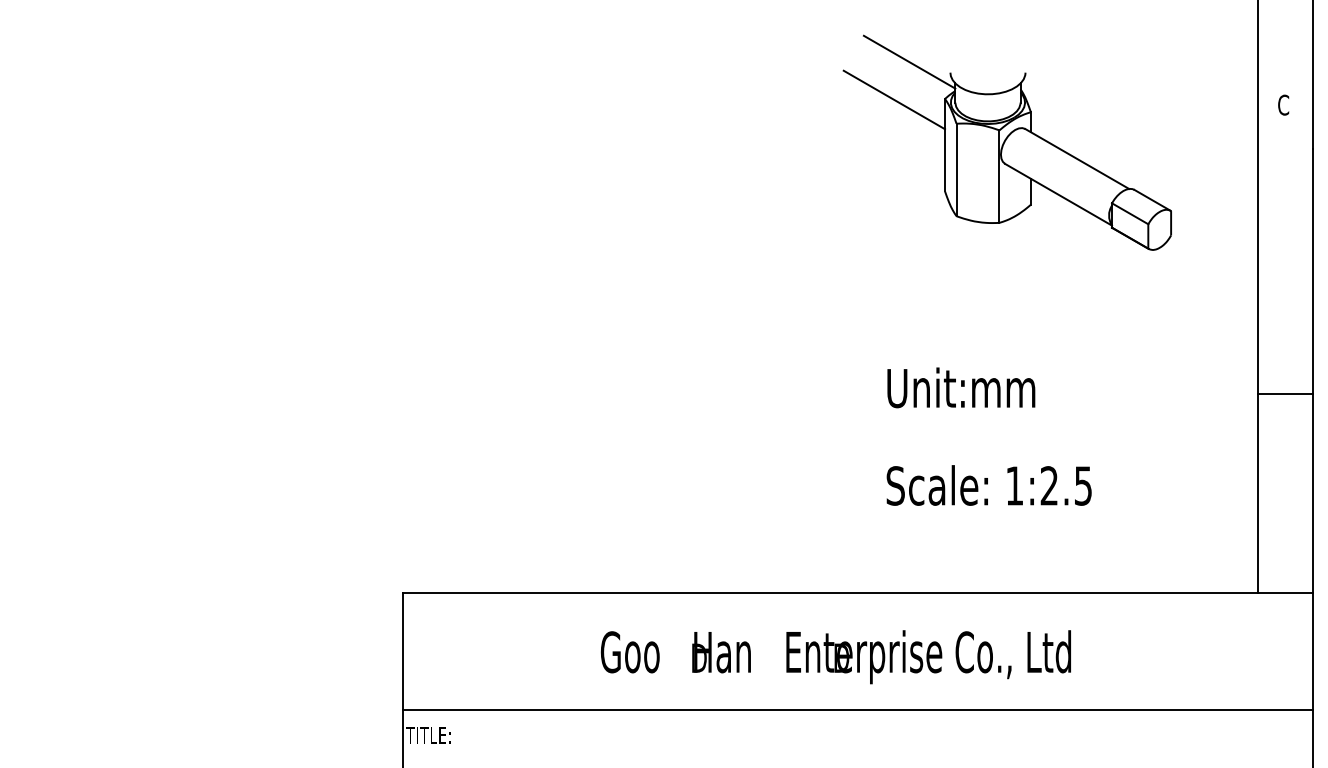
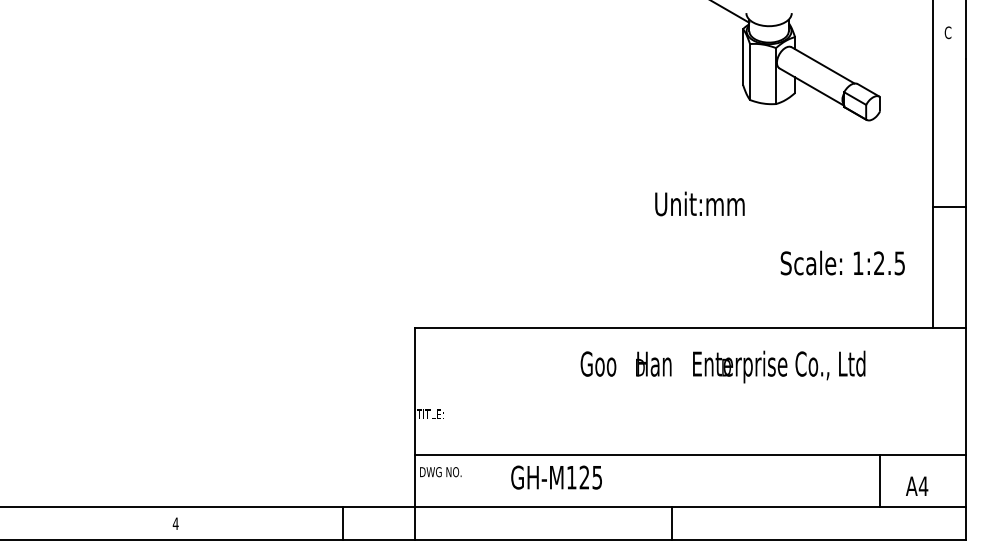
line: (894, 99) -> (712, 29), removed
text: (960, 387) -> (699, 203), moved
text: (988, 484) -> (842, 262), moved
text: (835, 656) -> (722, 366), moved
line: (858, 709) -> (690, 398), removed

